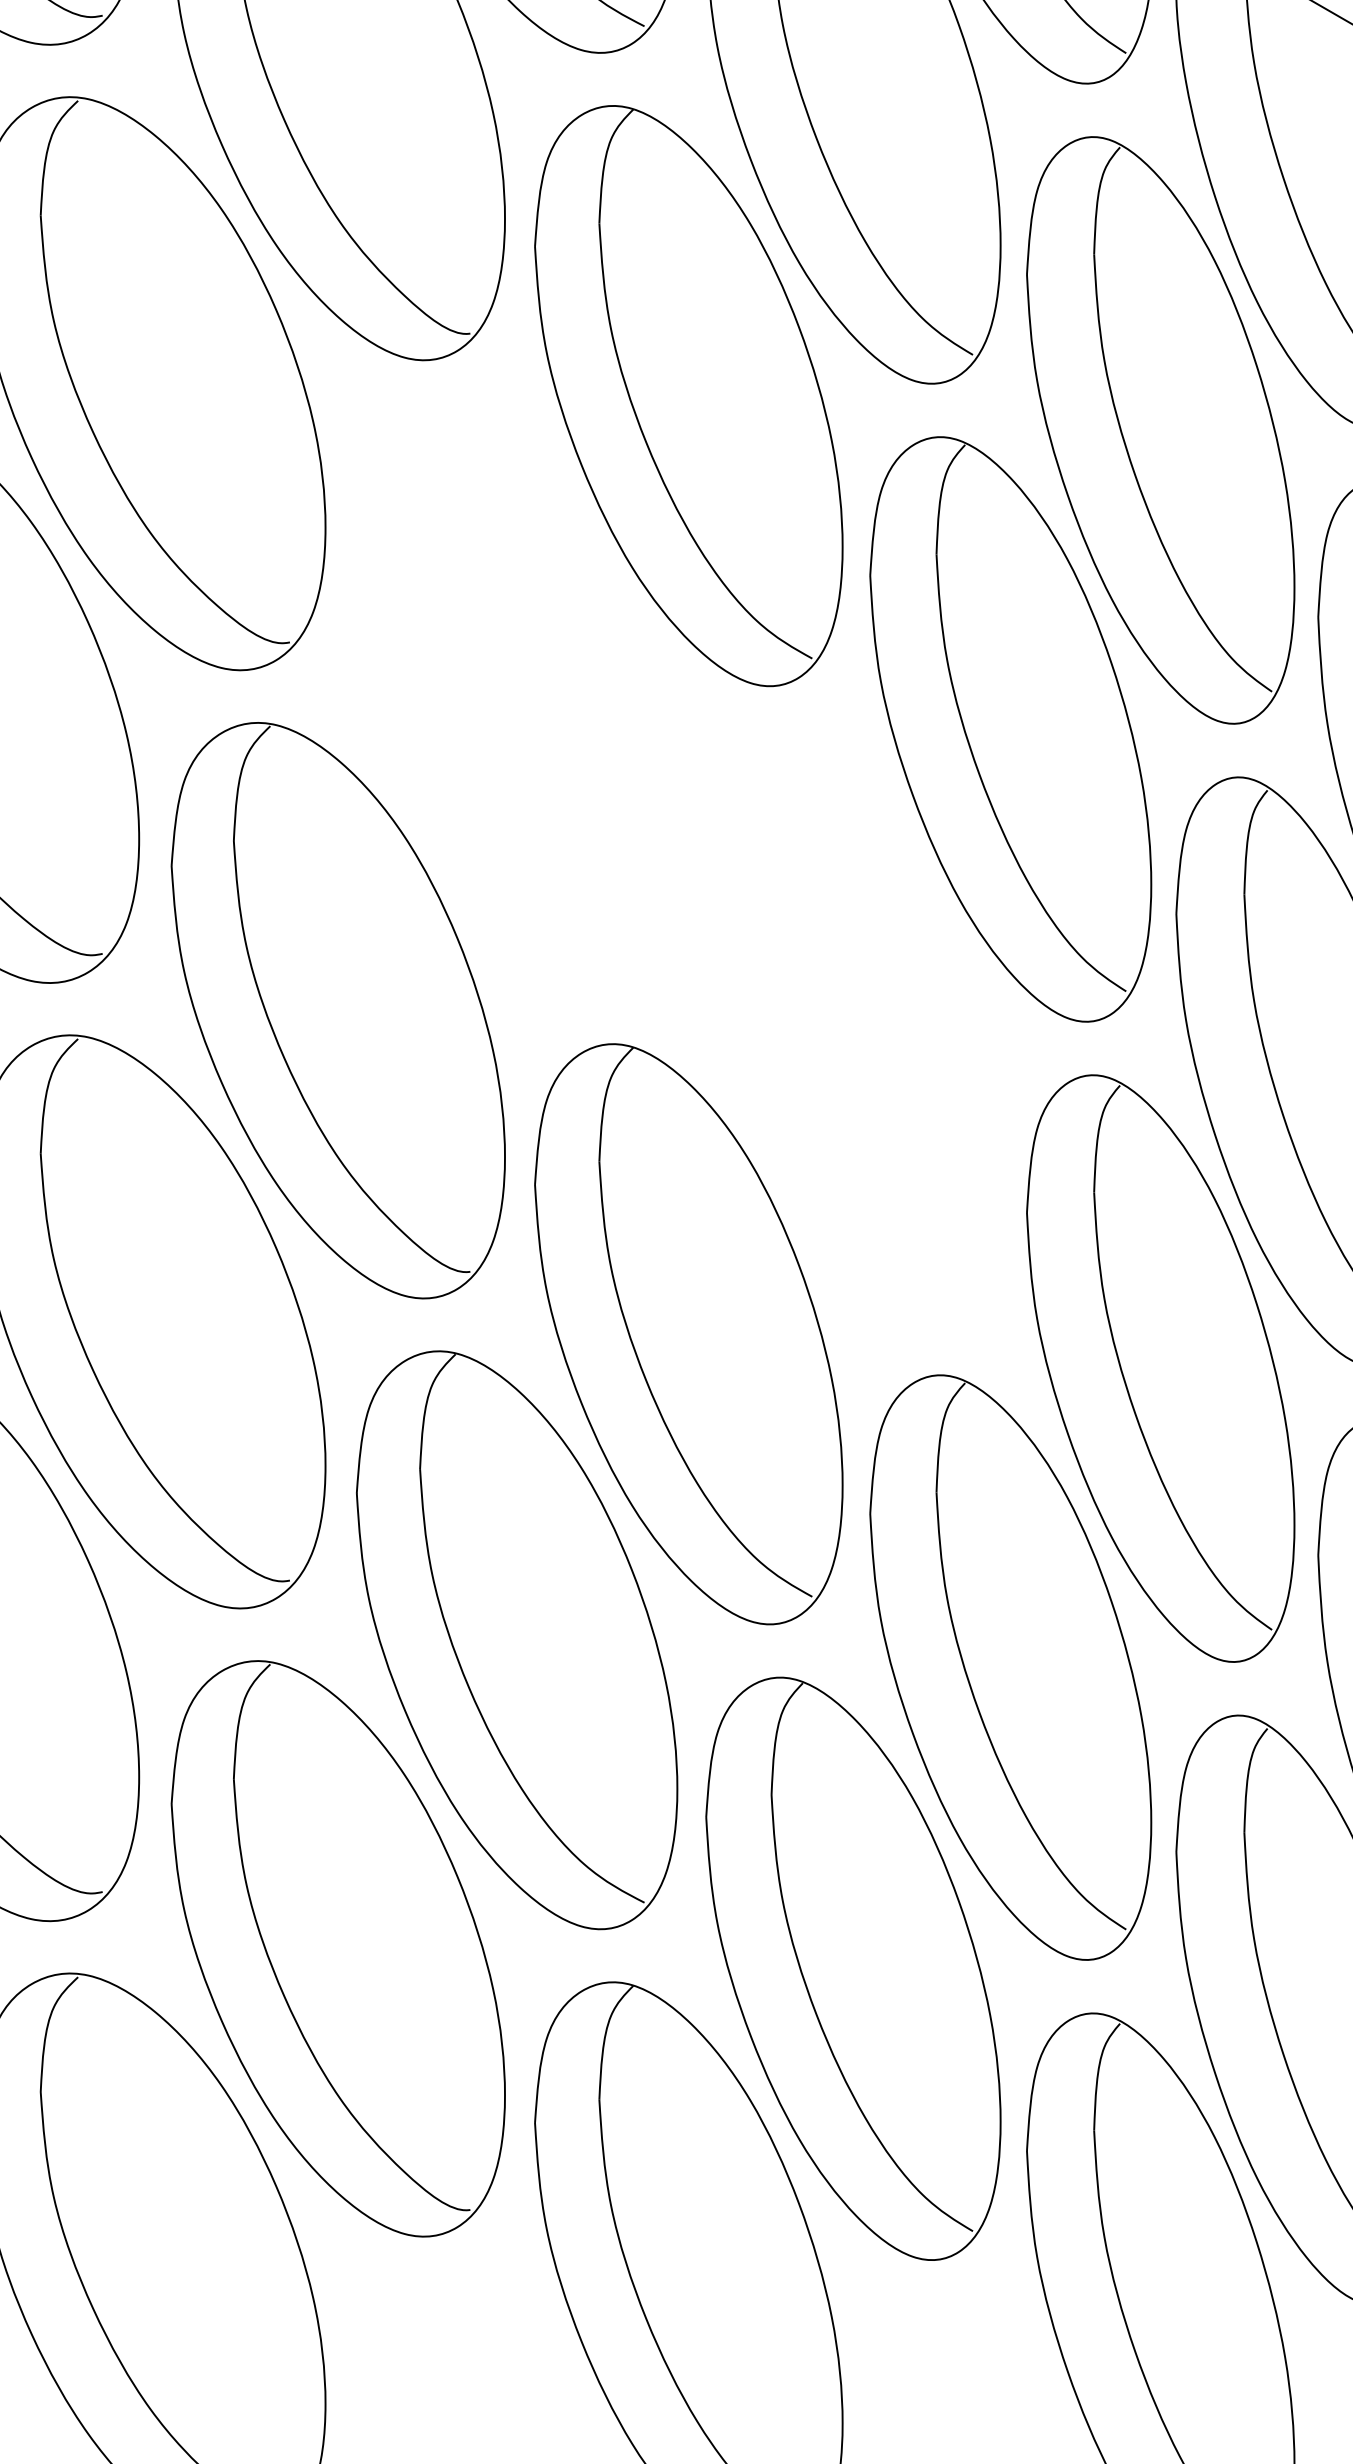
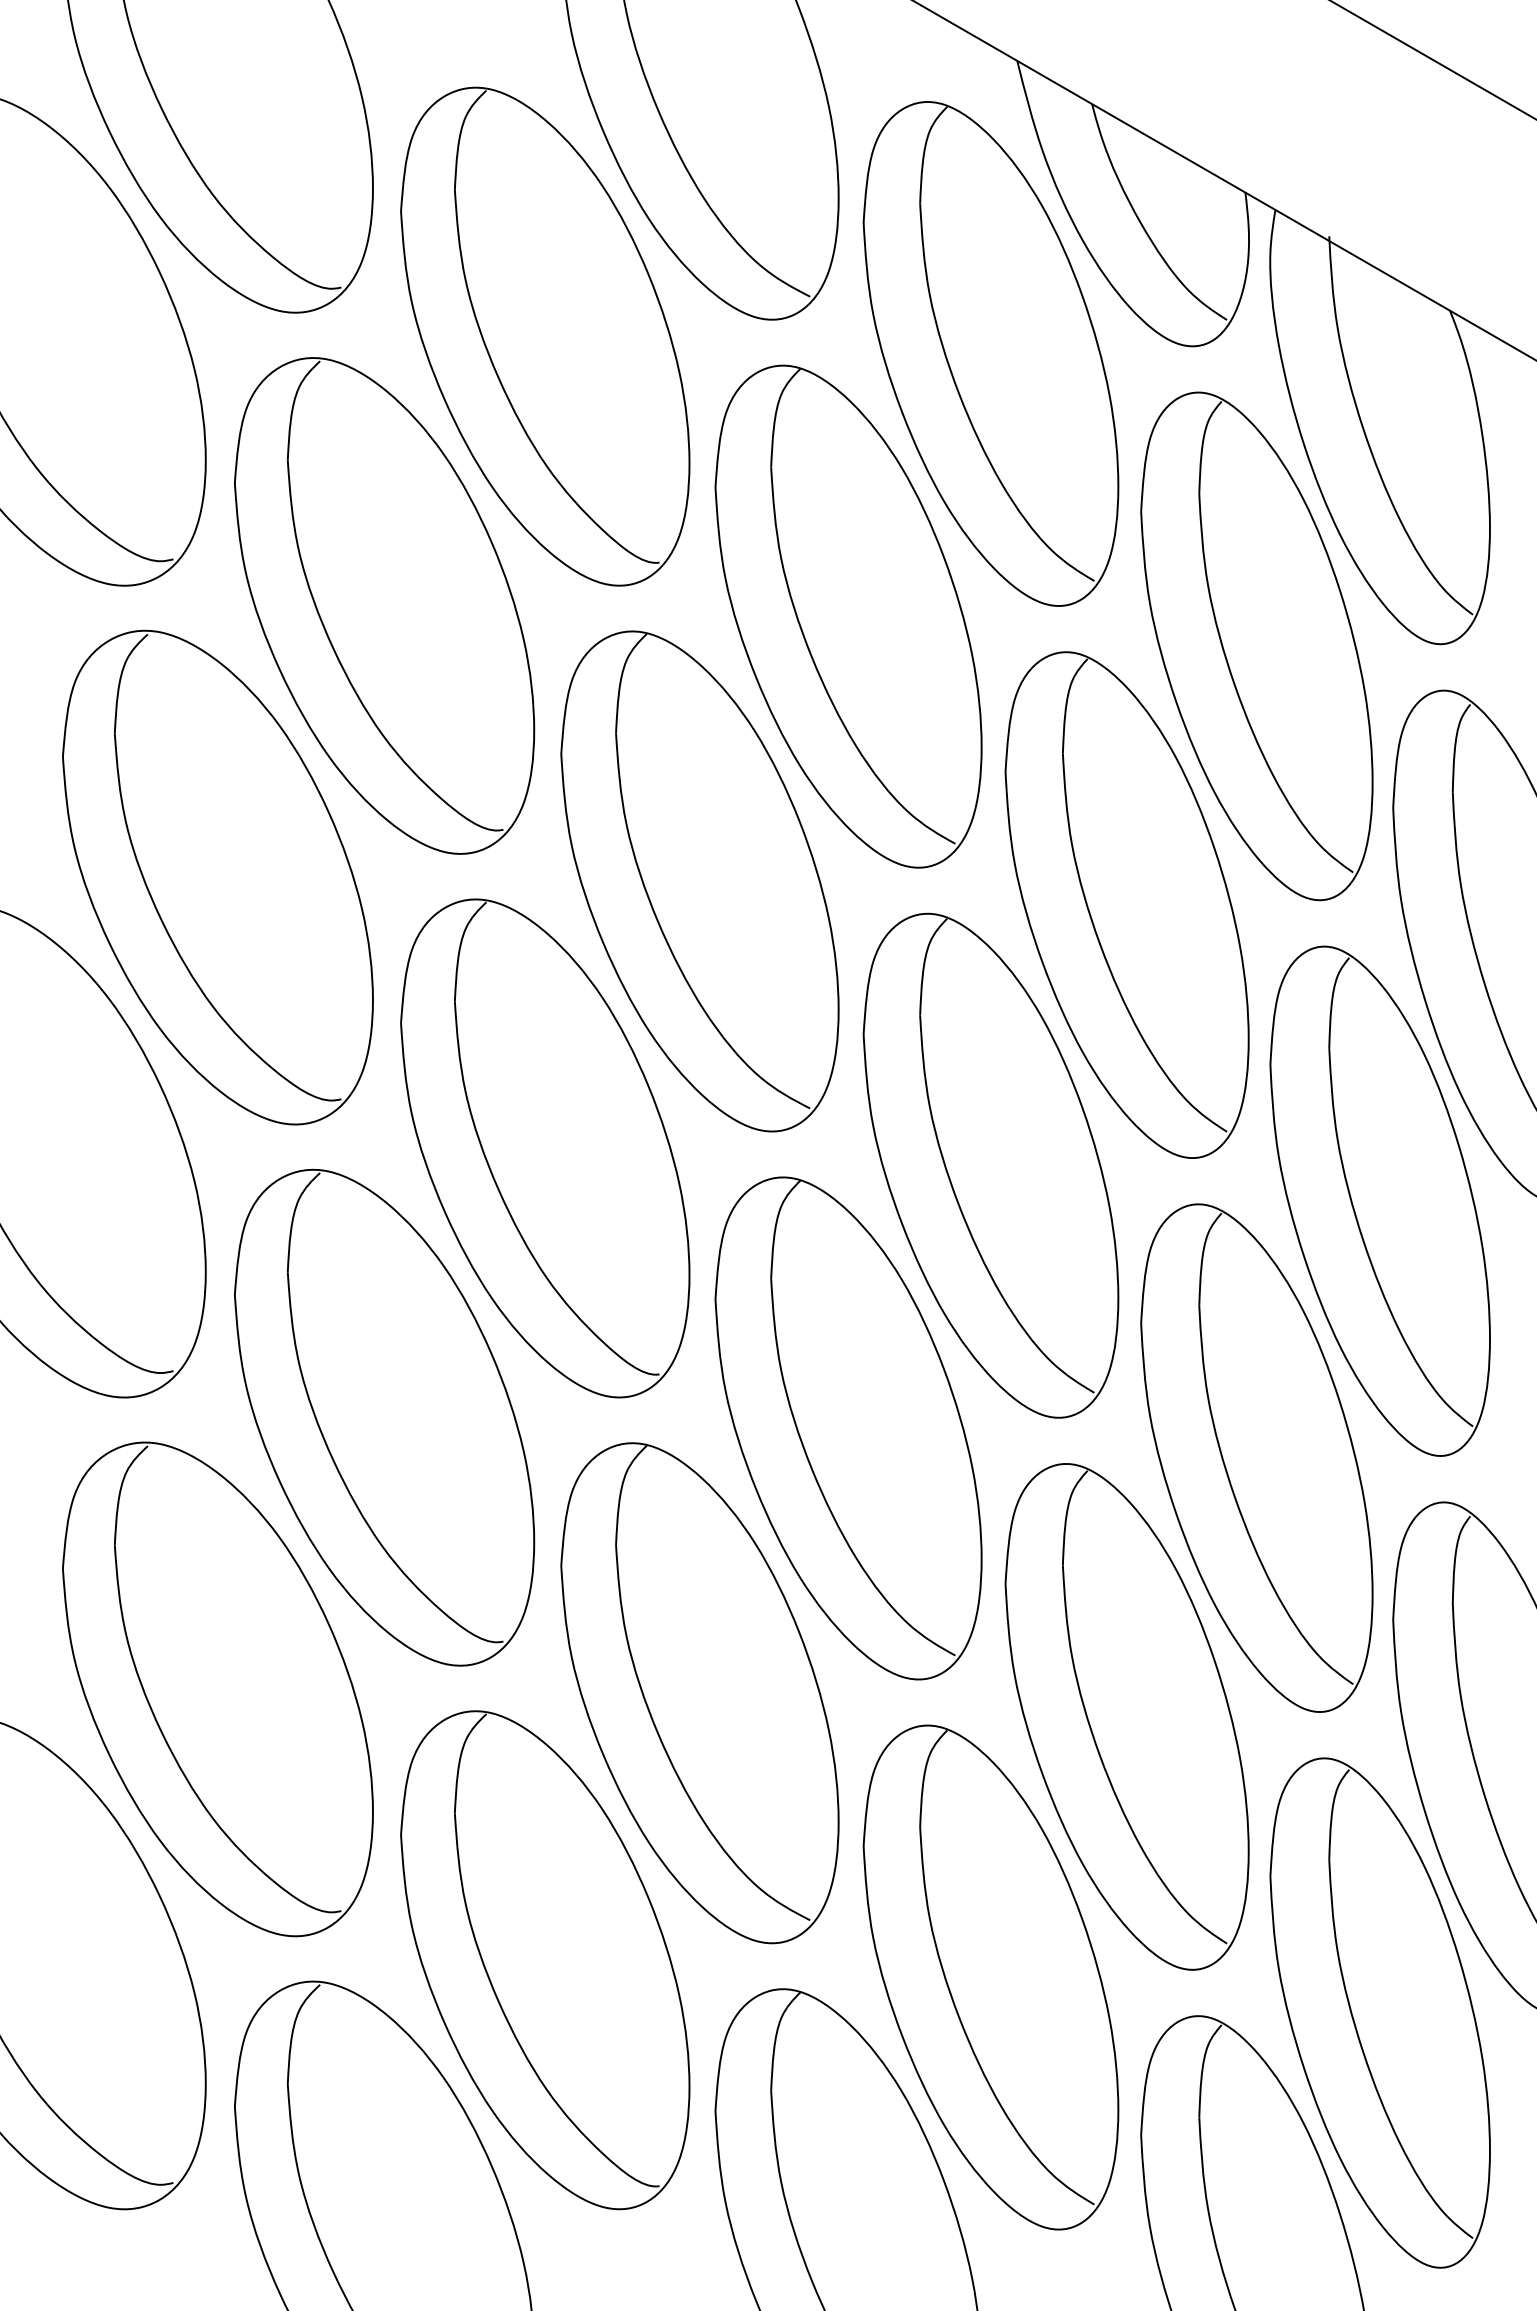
part: (516, 702) -> (699, 881), added
part: (852, 1030) -> (990, 1165), added

